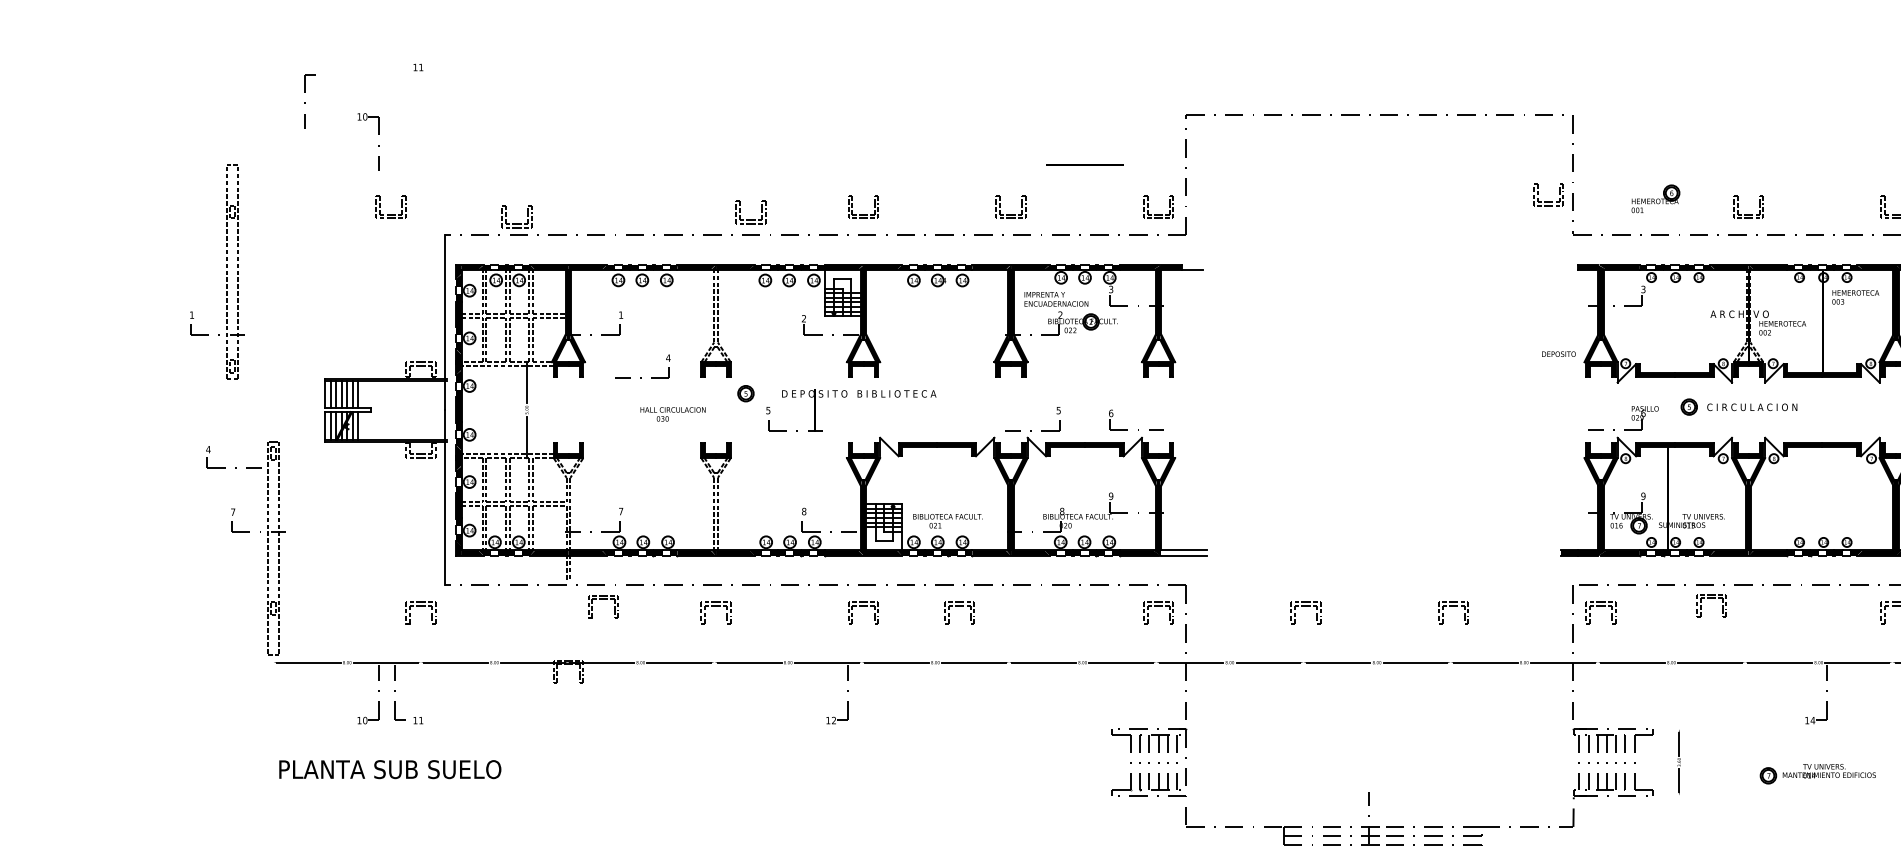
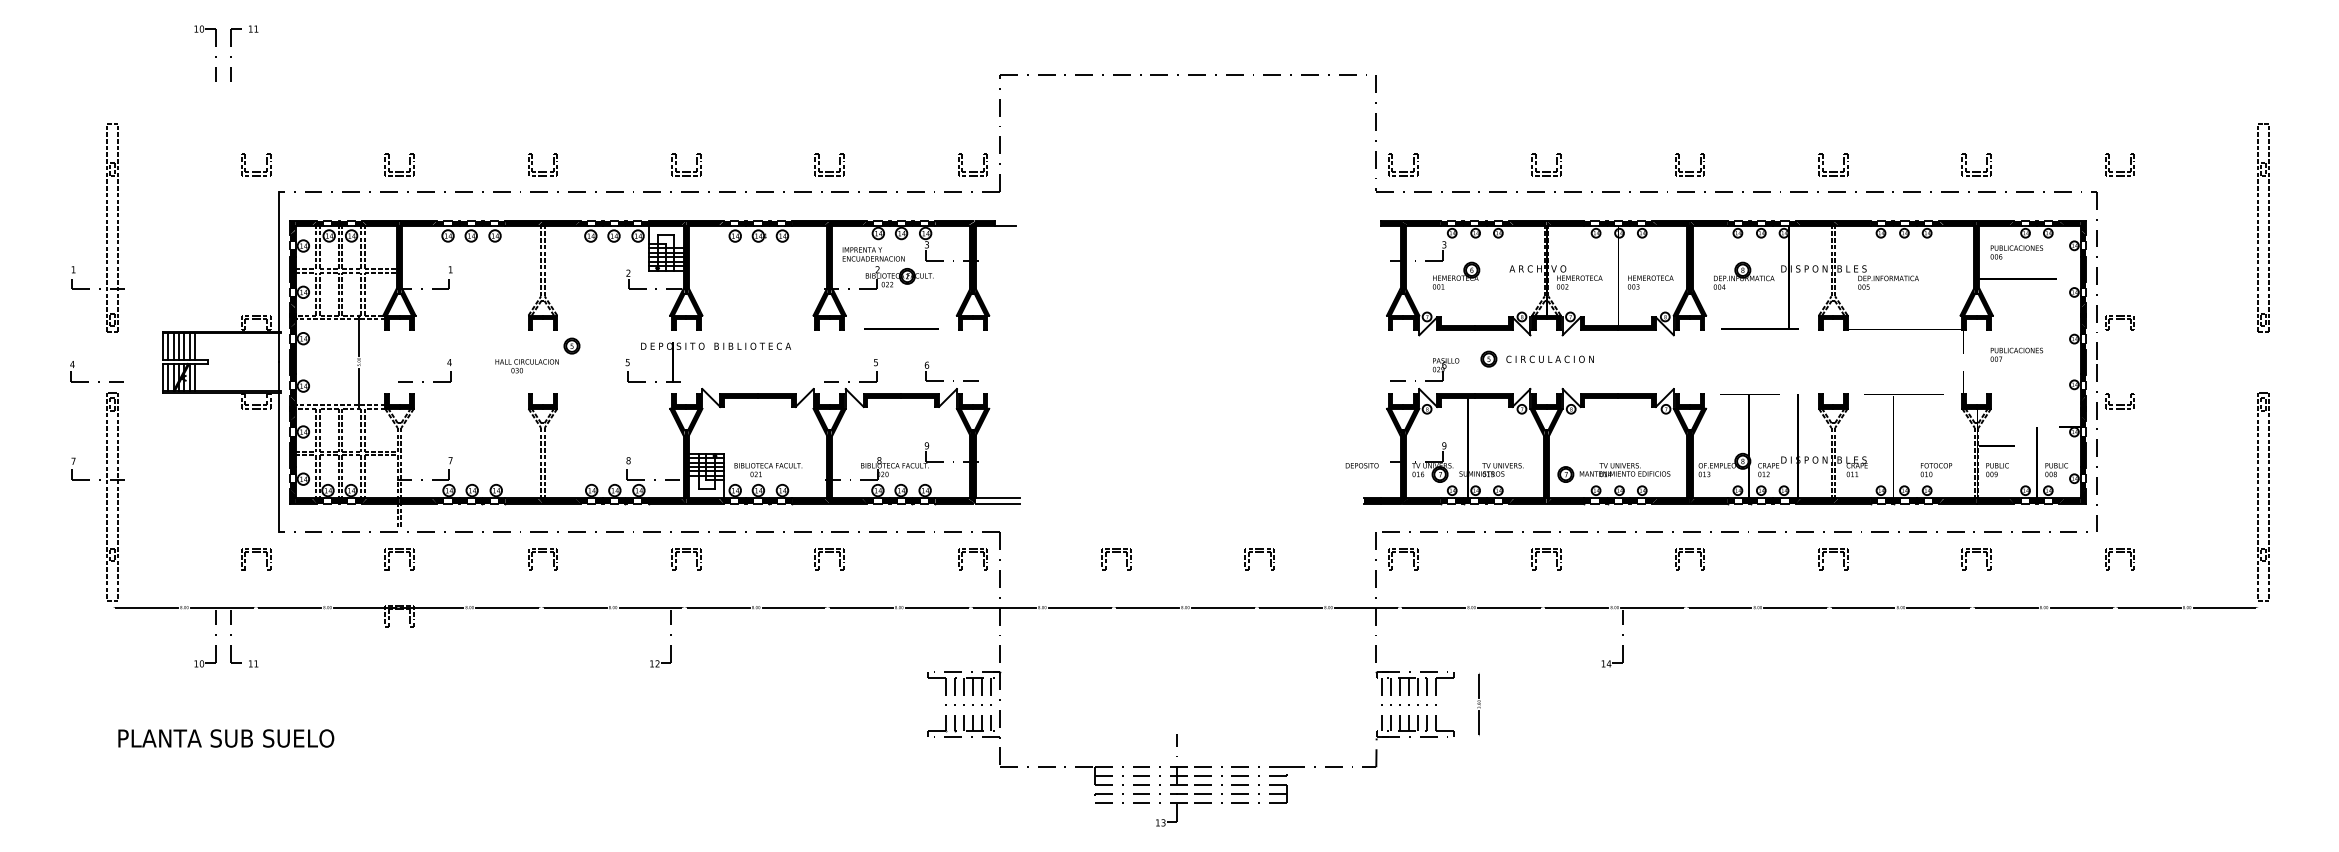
part: (309, 100) -> (235, 54), moved
part: (379, 145) -> (215, 56), moved
line: (1084, 164) -> (901, 328), moved
part: (1655, 198) -> (1456, 275), moved
part: (1548, 201) -> (1403, 171), moved
part: (391, 214) -> (256, 171), moved
part: (750, 219) -> (542, 171), moved
part: (517, 223) -> (399, 171), moved
part: (225, 271) -> (106, 227), moved
text: (1855, 297) -> (1650, 282), moved
text: (1558, 353) -> (1361, 465), moved
part: (641, 377) -> (423, 381), moved
part: (846, 397) -> (703, 349), moved
text: (672, 414) -> (526, 366), moved
part: (235, 467) -> (98, 381), moved
part: (1711, 598) -> (1546, 552), moved
part: (603, 599) -> (399, 552), moved
part: (959, 606) -> (829, 552), moved
text: (390, 769) -> (226, 738), moved
part: (1817, 773) -> (1613, 472), moved

